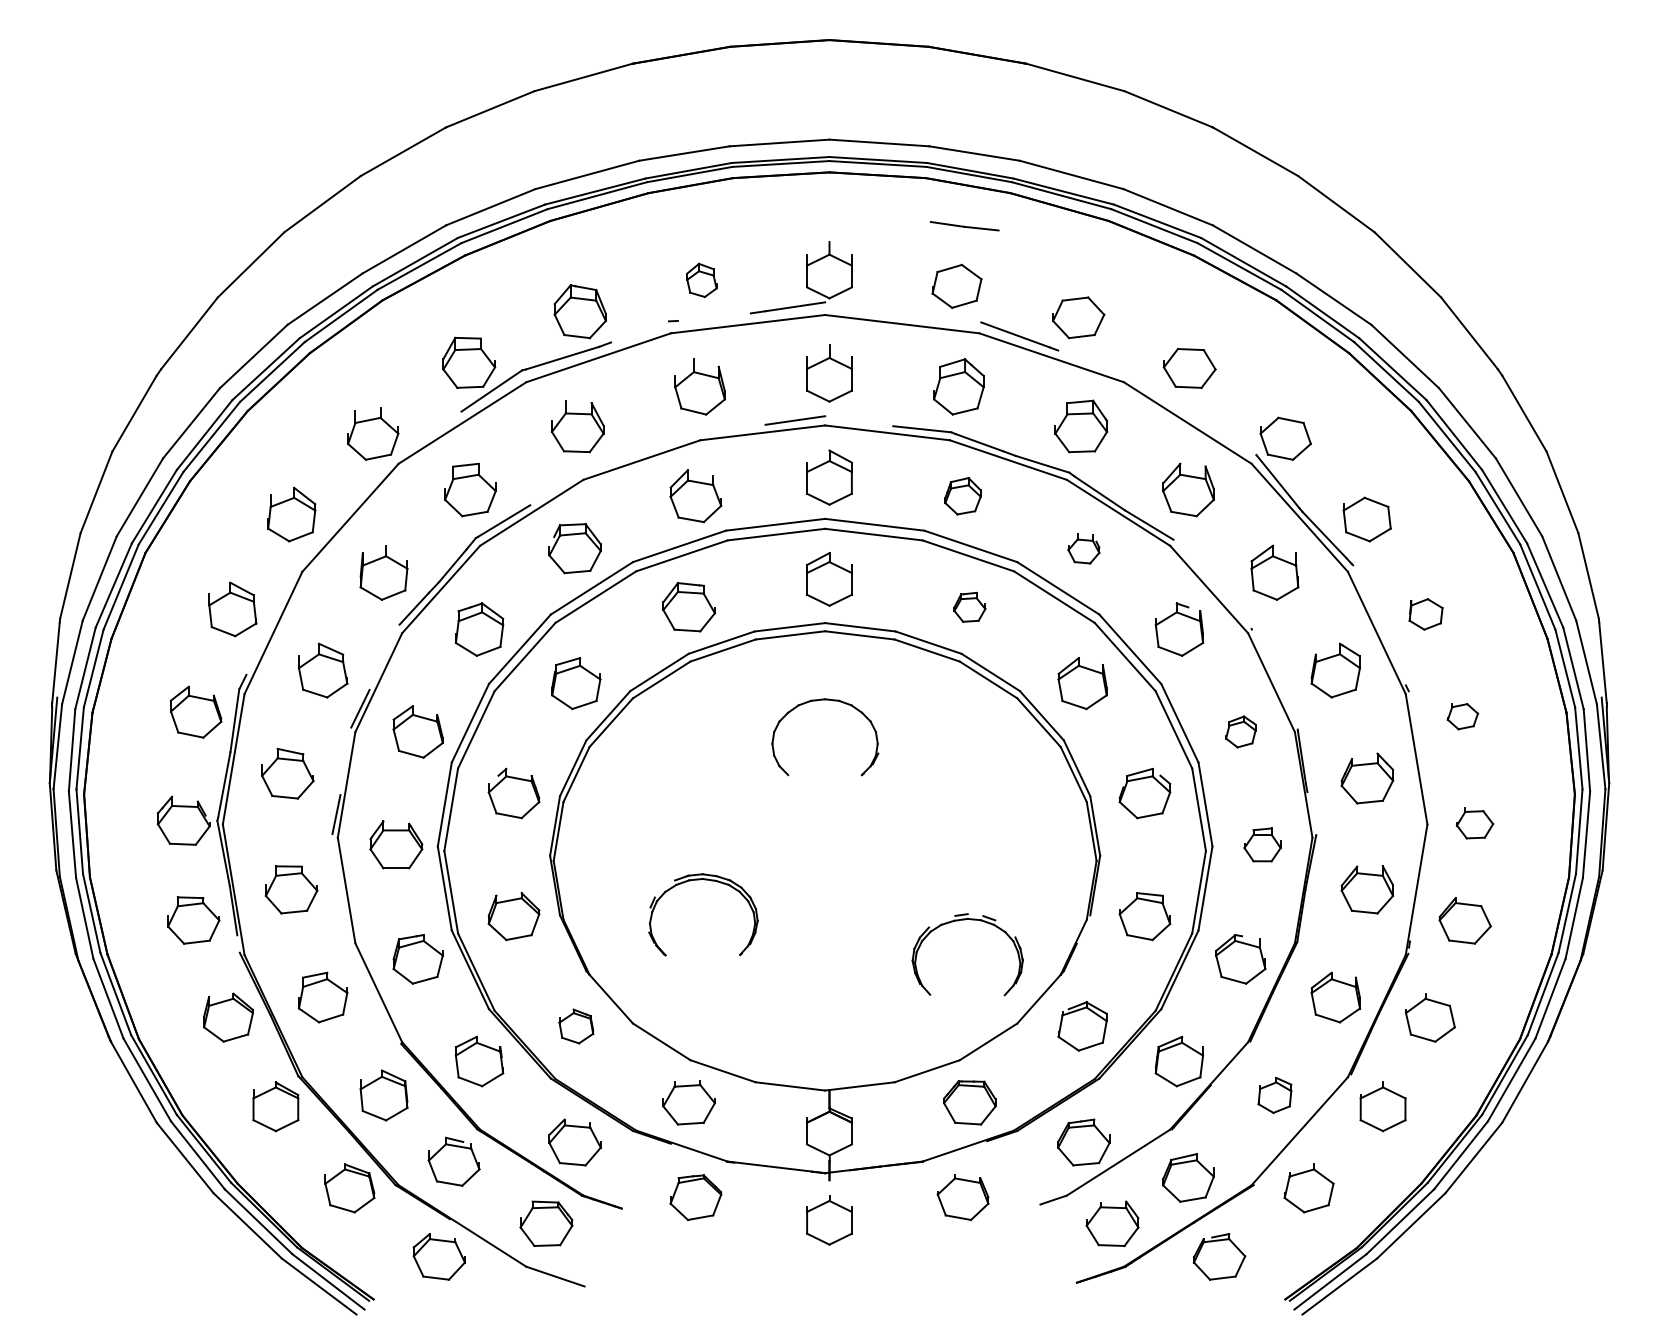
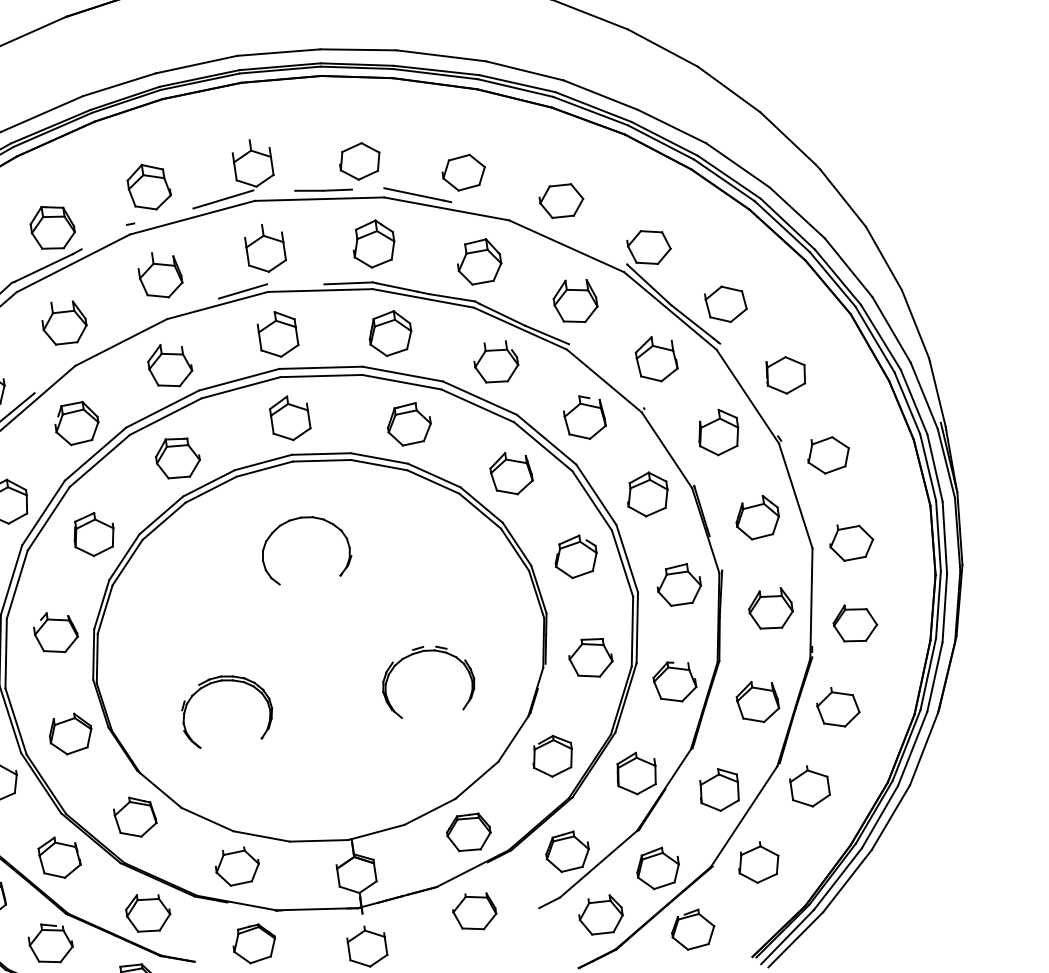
line: (964, 226) -> (323, 190), moved
part: (701, 280) -> (148, 187), size x1.67
part: (962, 496) -> (389, 333), size x1.43
part: (1083, 548) -> (495, 362), size x1.67
part: (969, 607) -> (409, 424), size x1.67
part: (1425, 614) -> (785, 375), size x1.43
part: (1462, 716) -> (828, 455), size x1.67
part: (1240, 731) -> (647, 494), size x1.67
part: (1474, 823) -> (851, 541), size x1.43
part: (1262, 844) -> (678, 584), size x1.43
part: (965, 920) -> (422, 652), moved
part: (576, 1026) -> (135, 817), size x1.43
part: (1274, 1095) -> (719, 790), size x1.43

